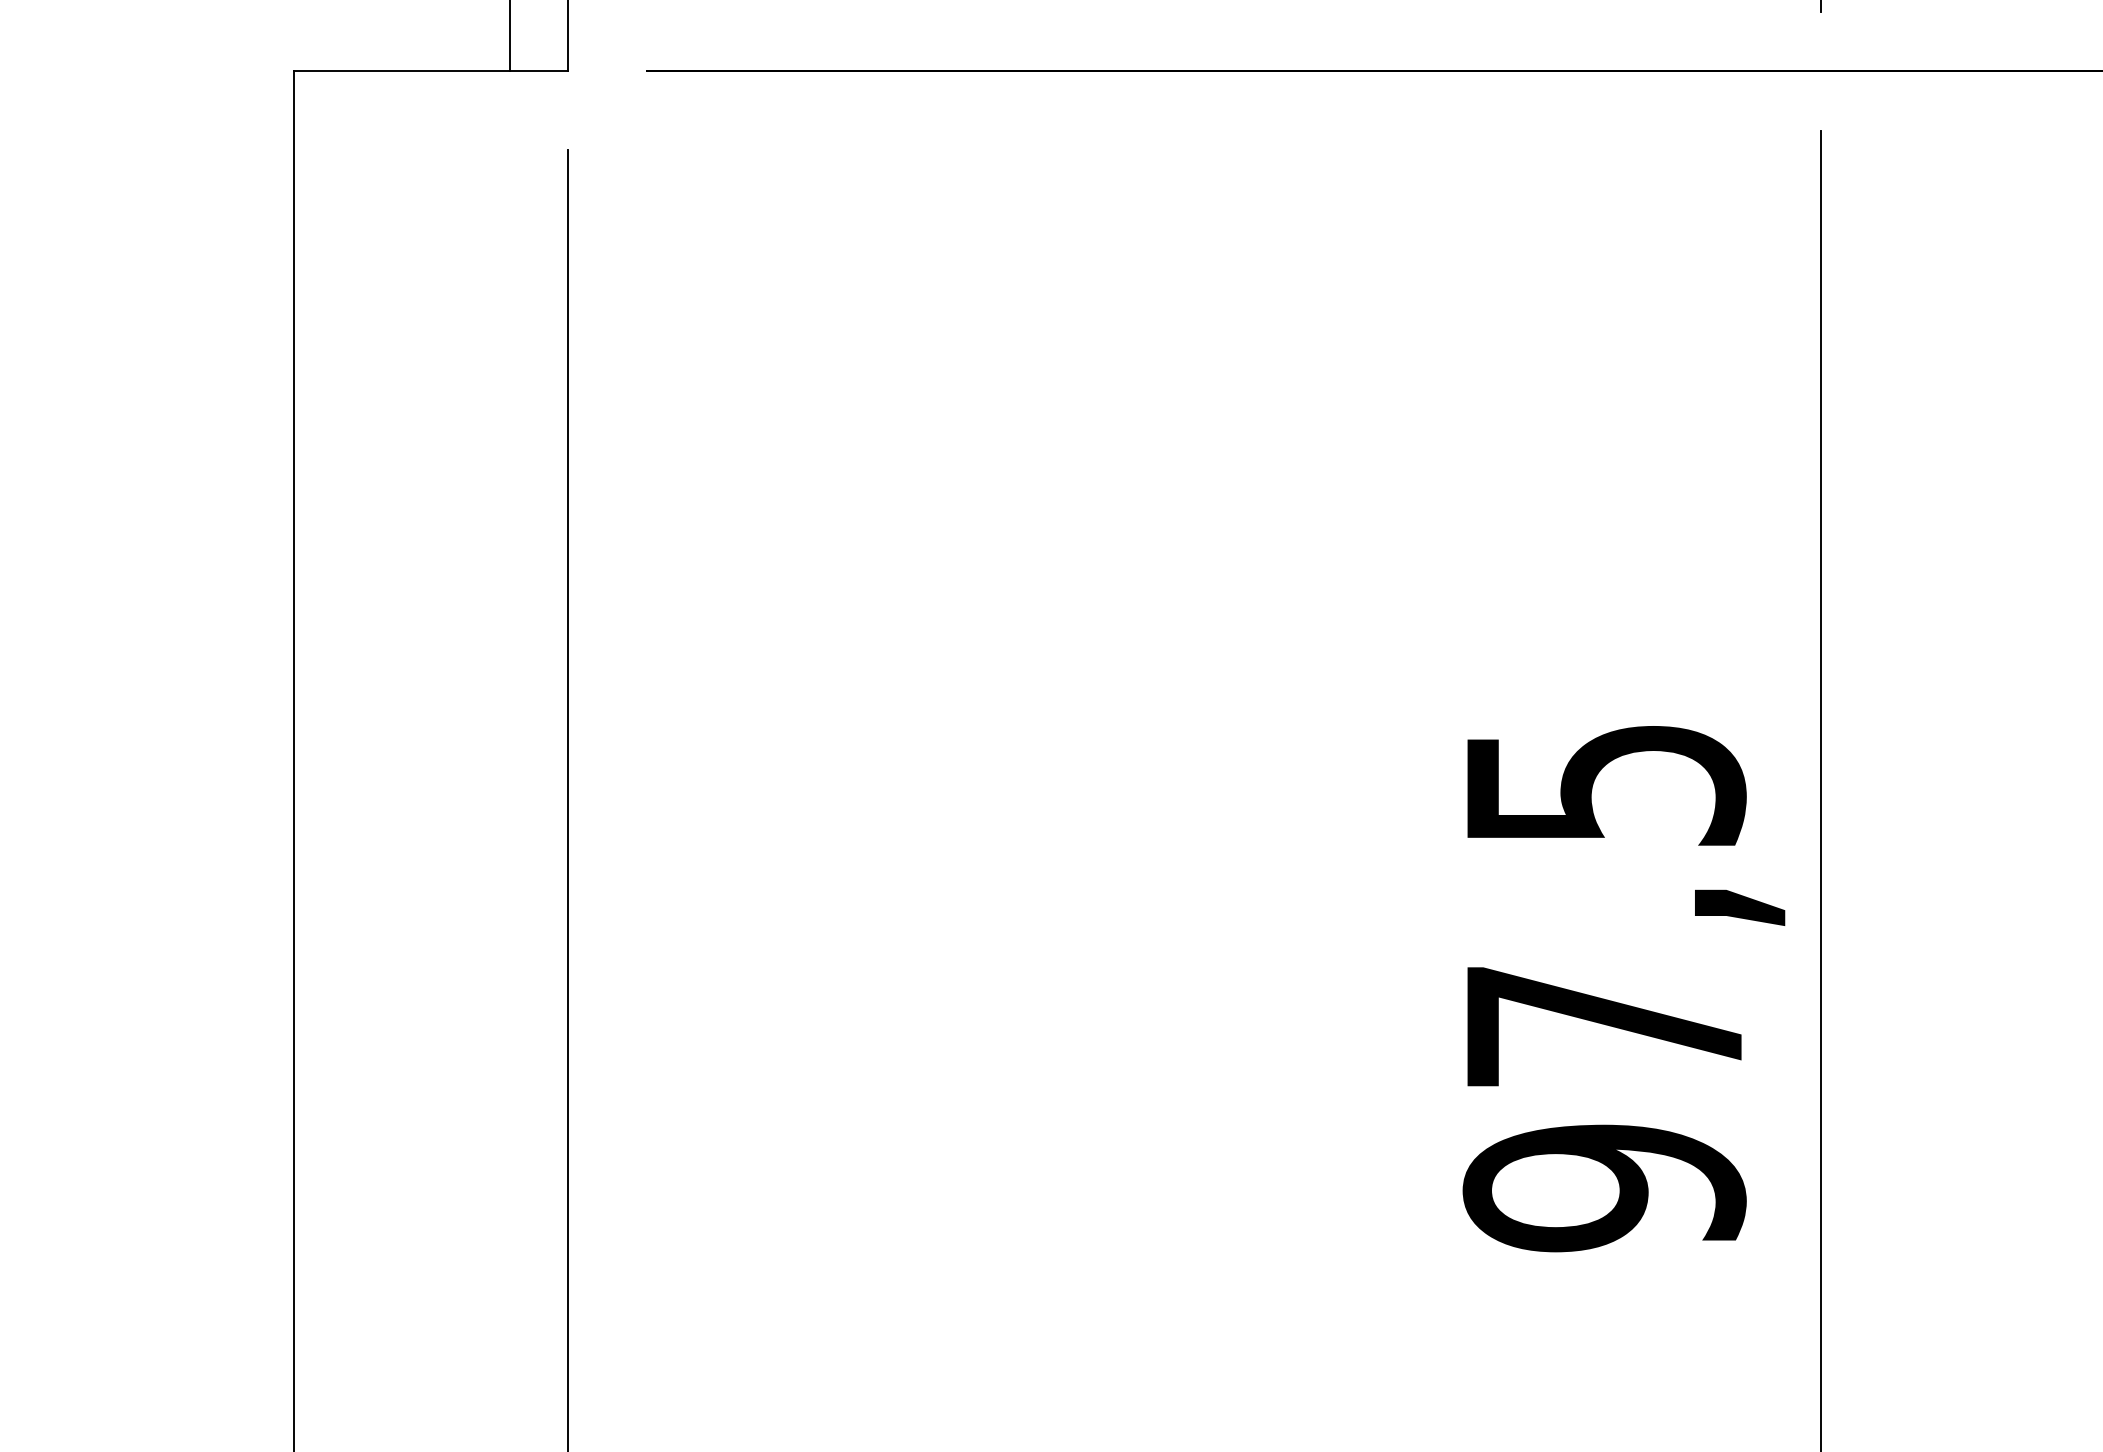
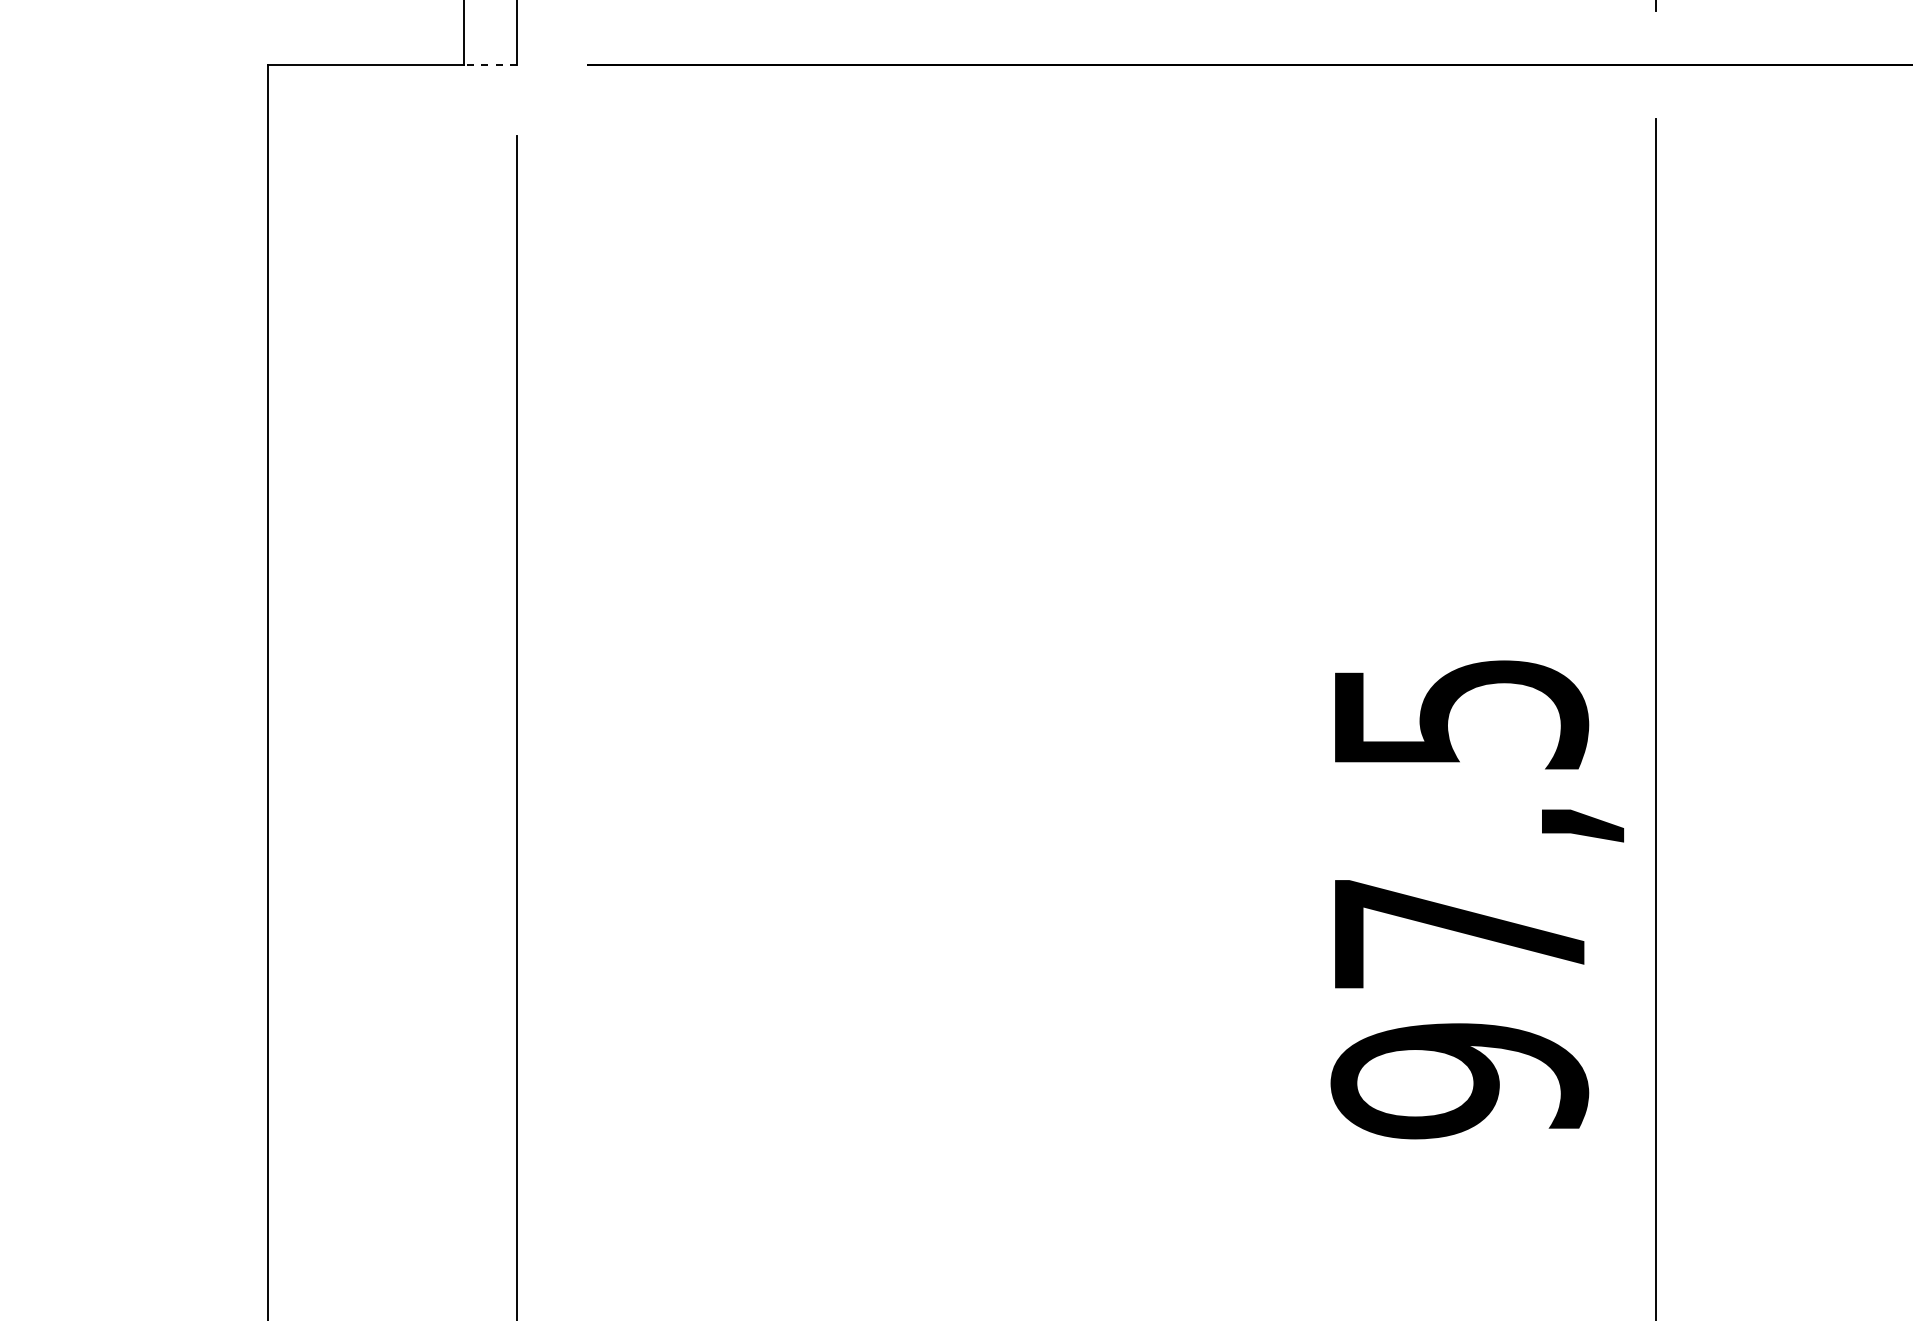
line: (538, 71) -> (489, 64), solid -> dashed

